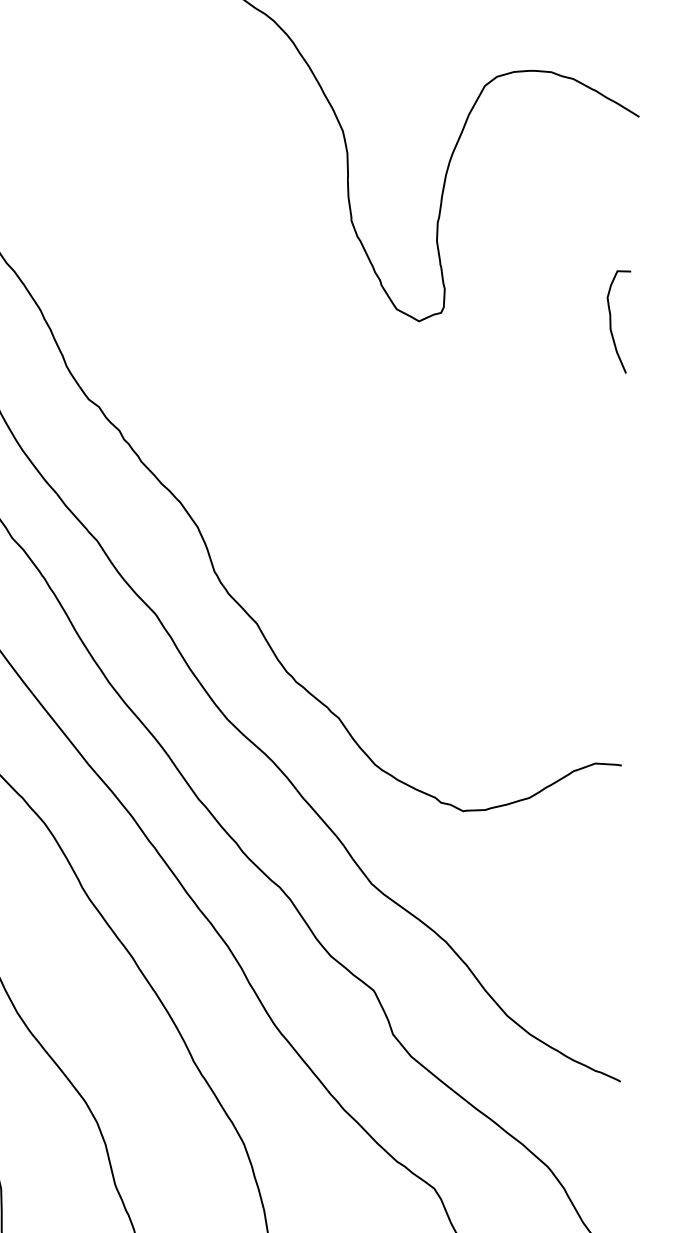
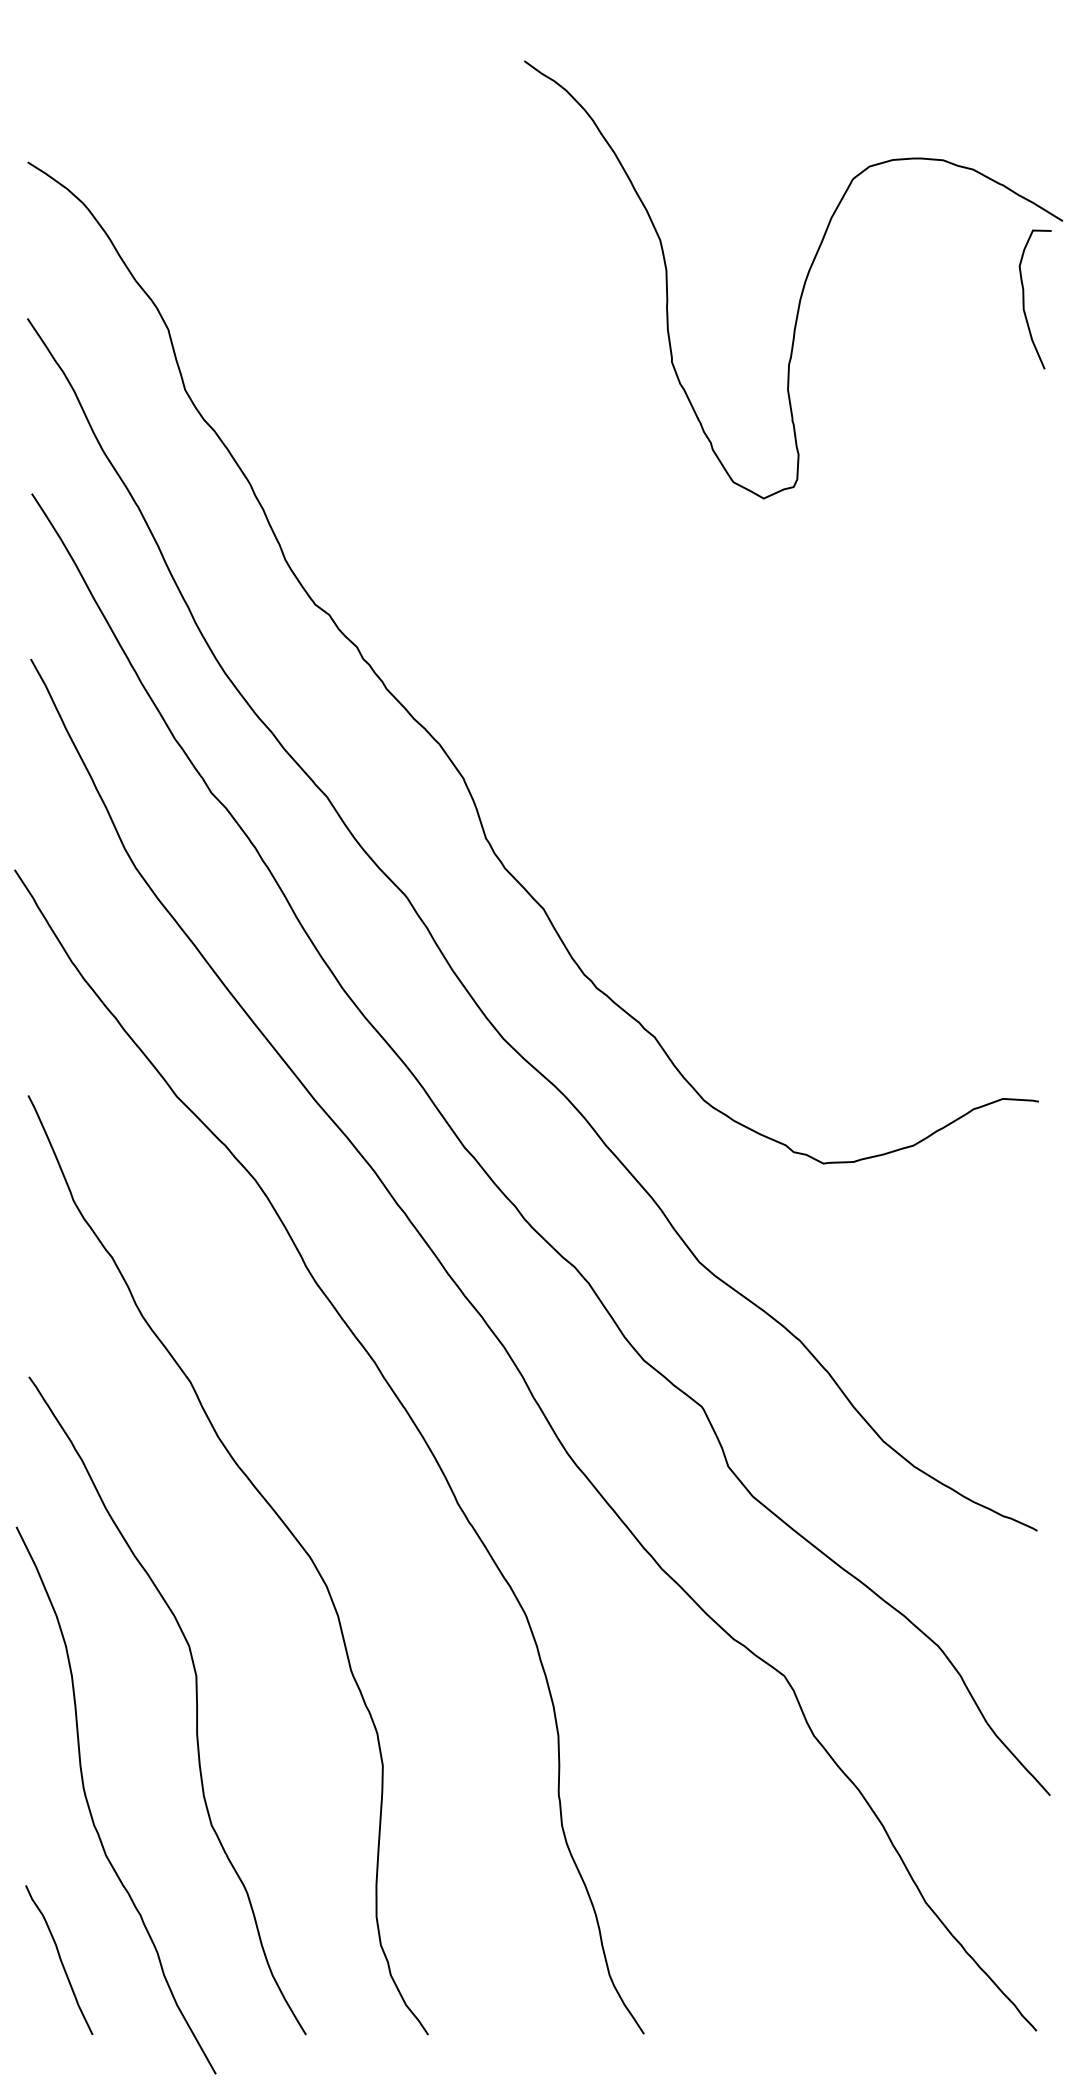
curve: (611, 322) -> (1024, 299), moved

